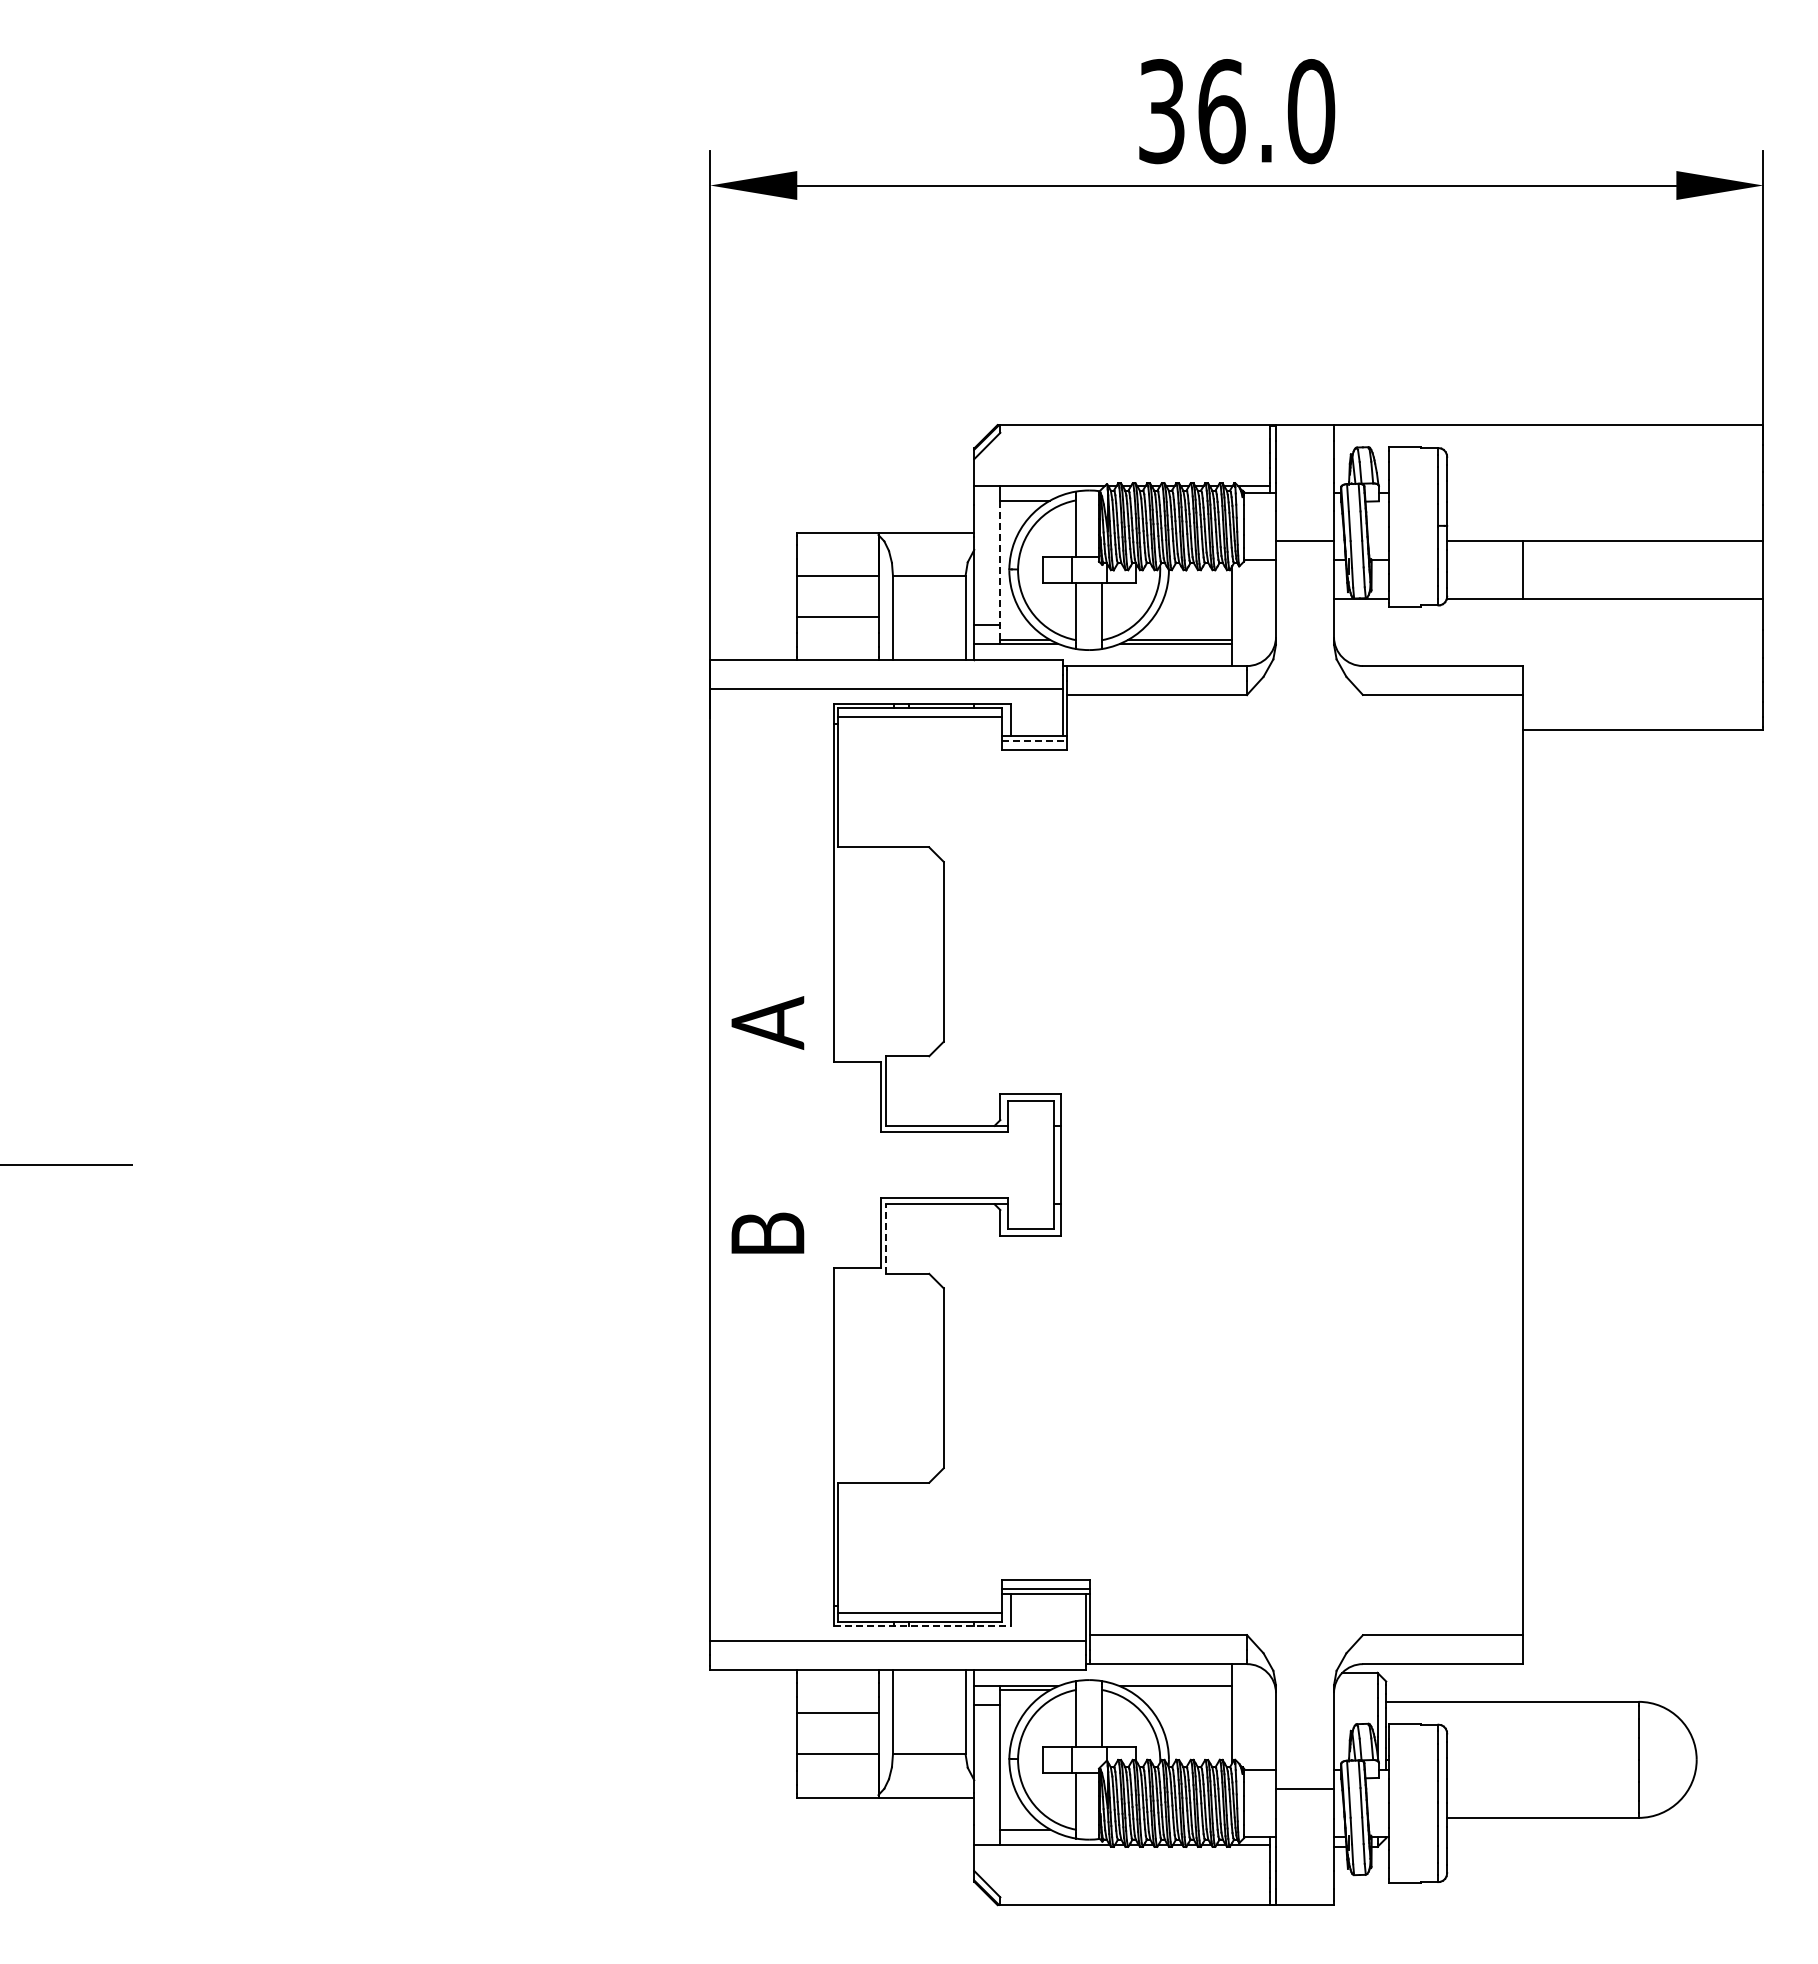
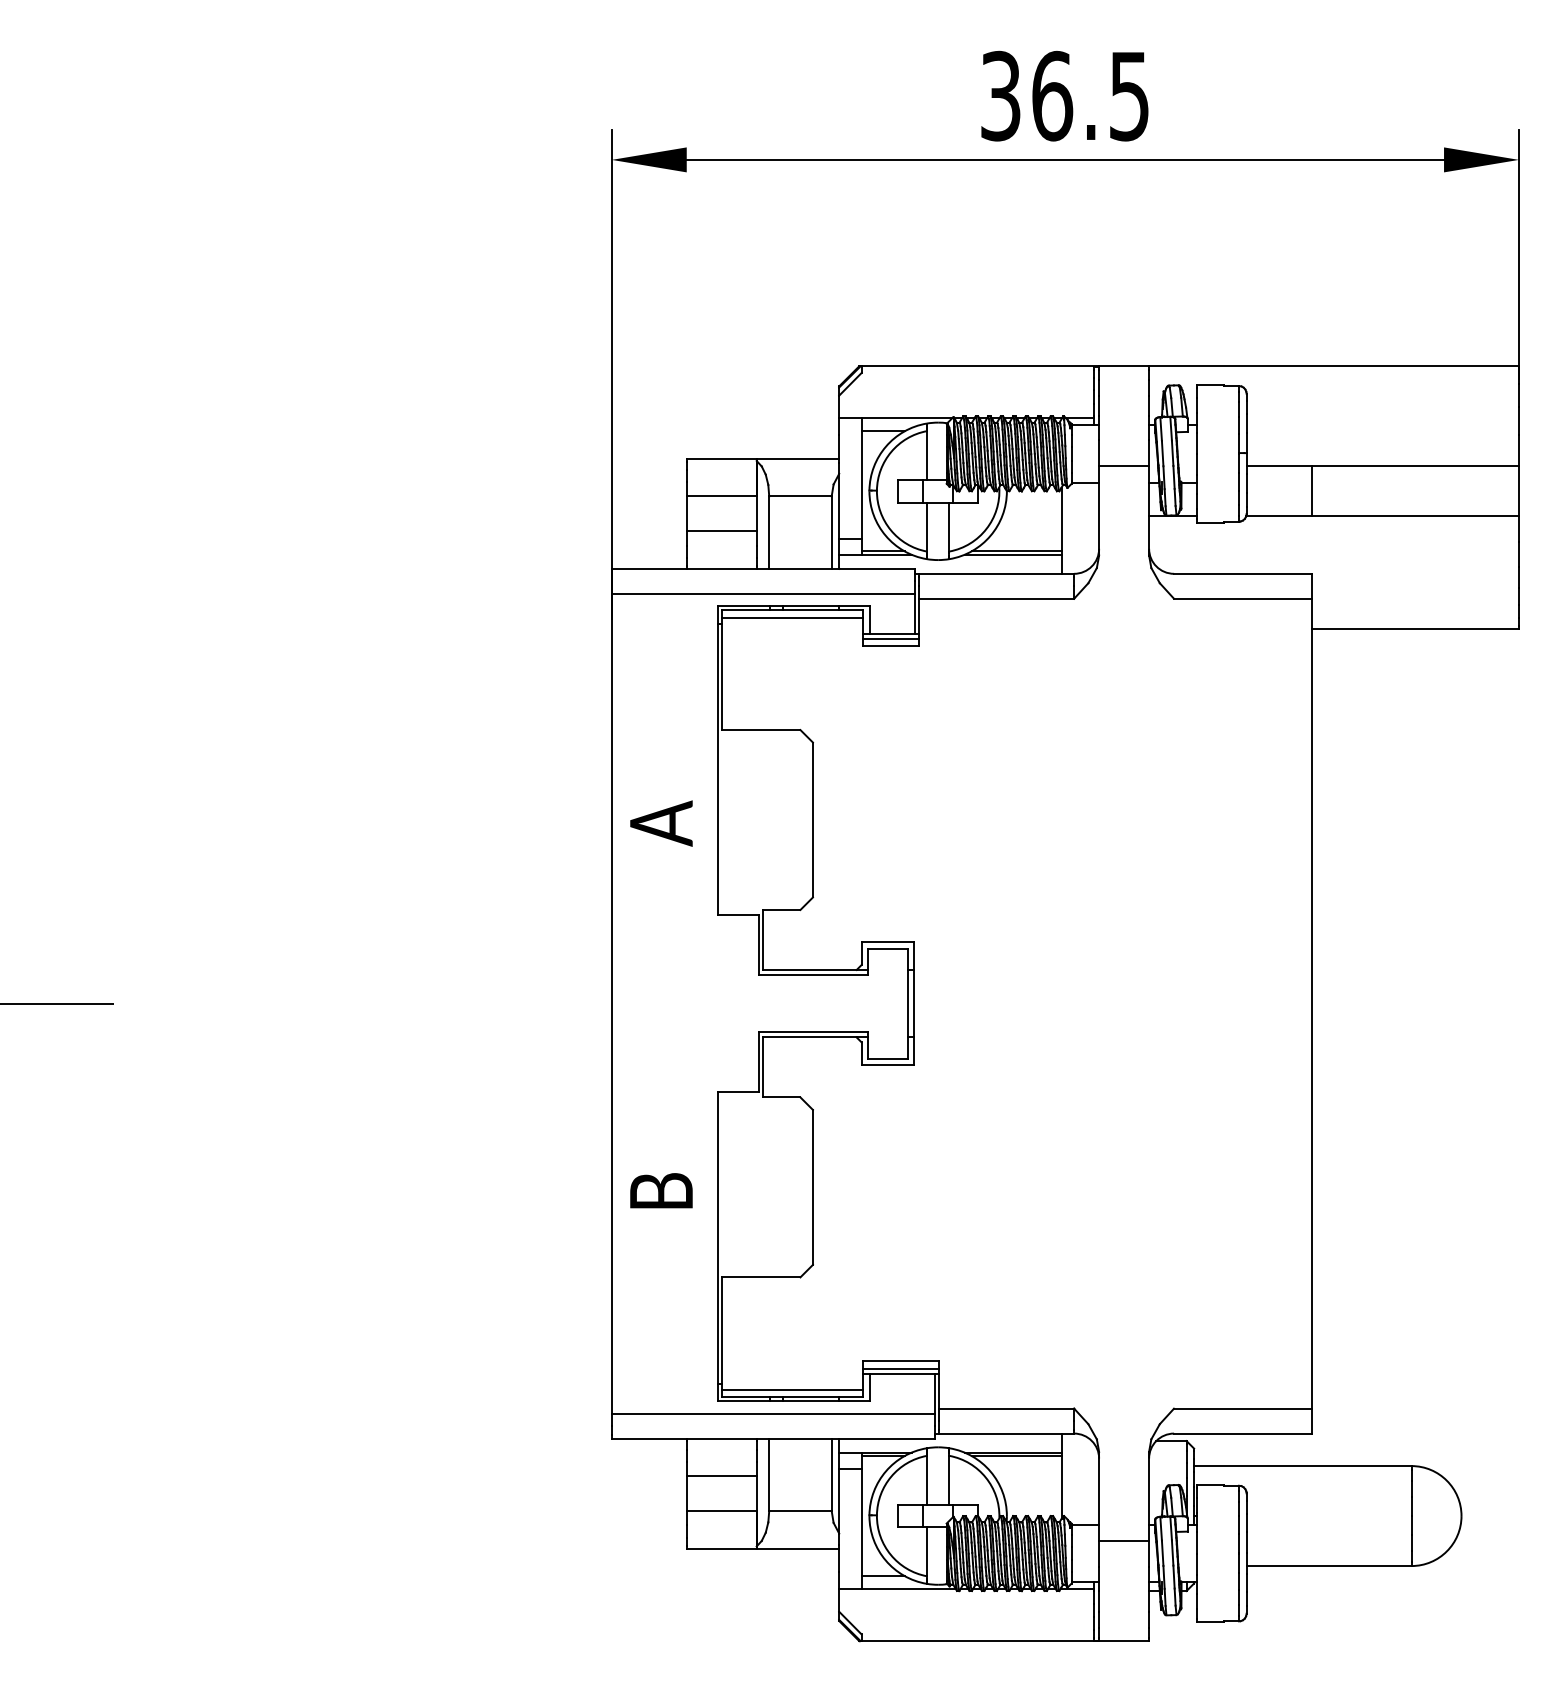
text: (1311, 111) -> (1129, 96), 36.0 -> 36.5
line: (1000, 570) -> (861, 491), dashed -> solid
line: (1034, 741) -> (891, 638), dashed -> solid
text: (767, 1022) -> (661, 823), moved
text: (767, 1232) -> (661, 1190), moved
line: (885, 1239) -> (762, 1067), dashed -> solid
line: (922, 1626) -> (794, 1401), dashed -> solid
line: (1180, 1690) -> (1016, 1456), added

